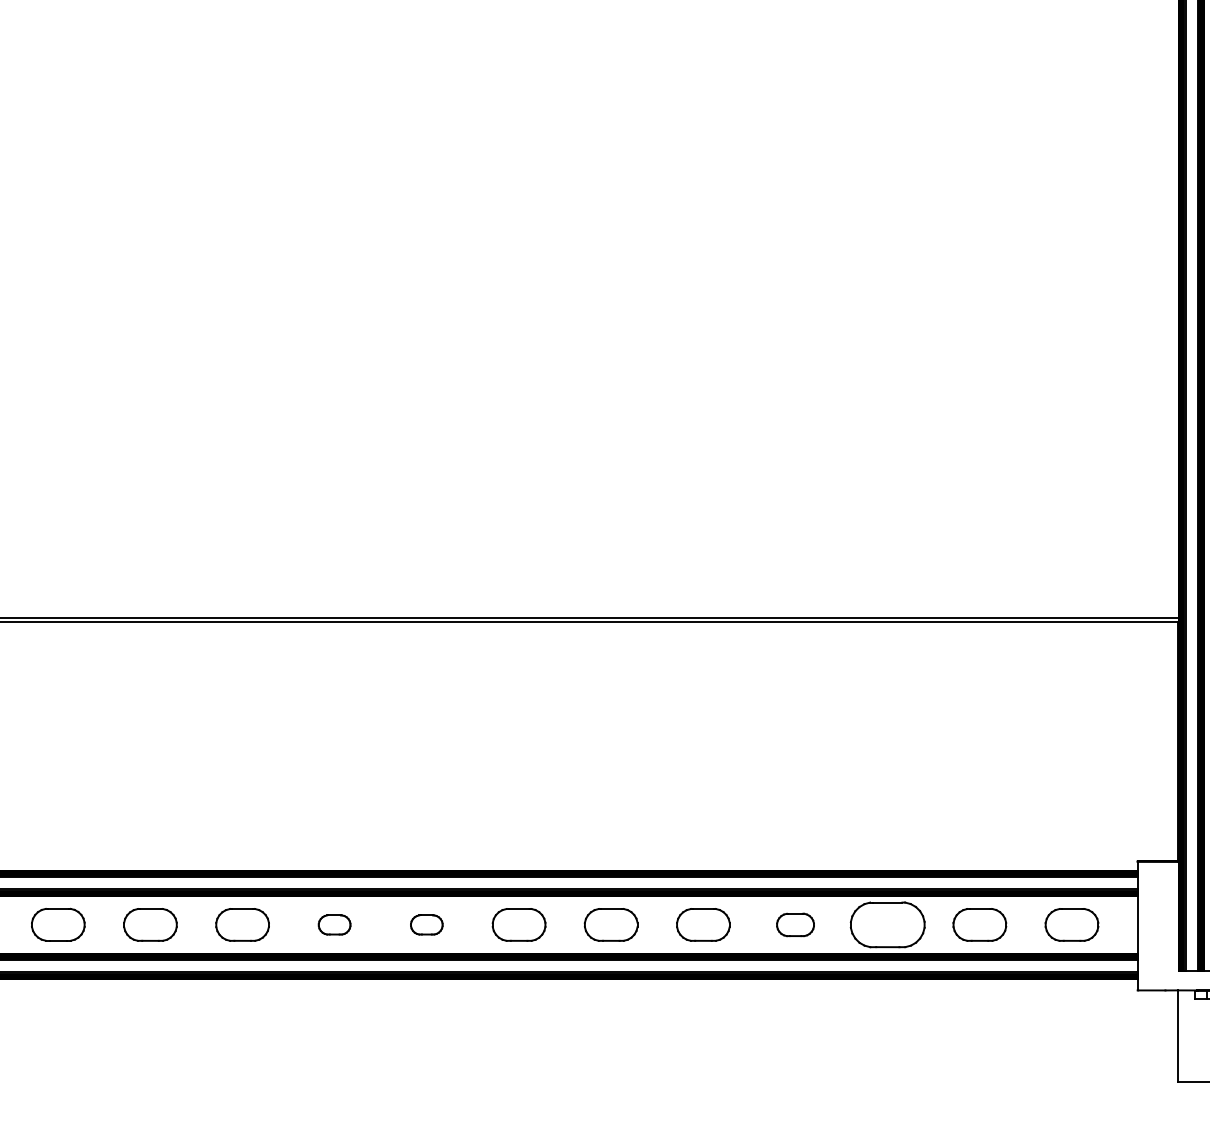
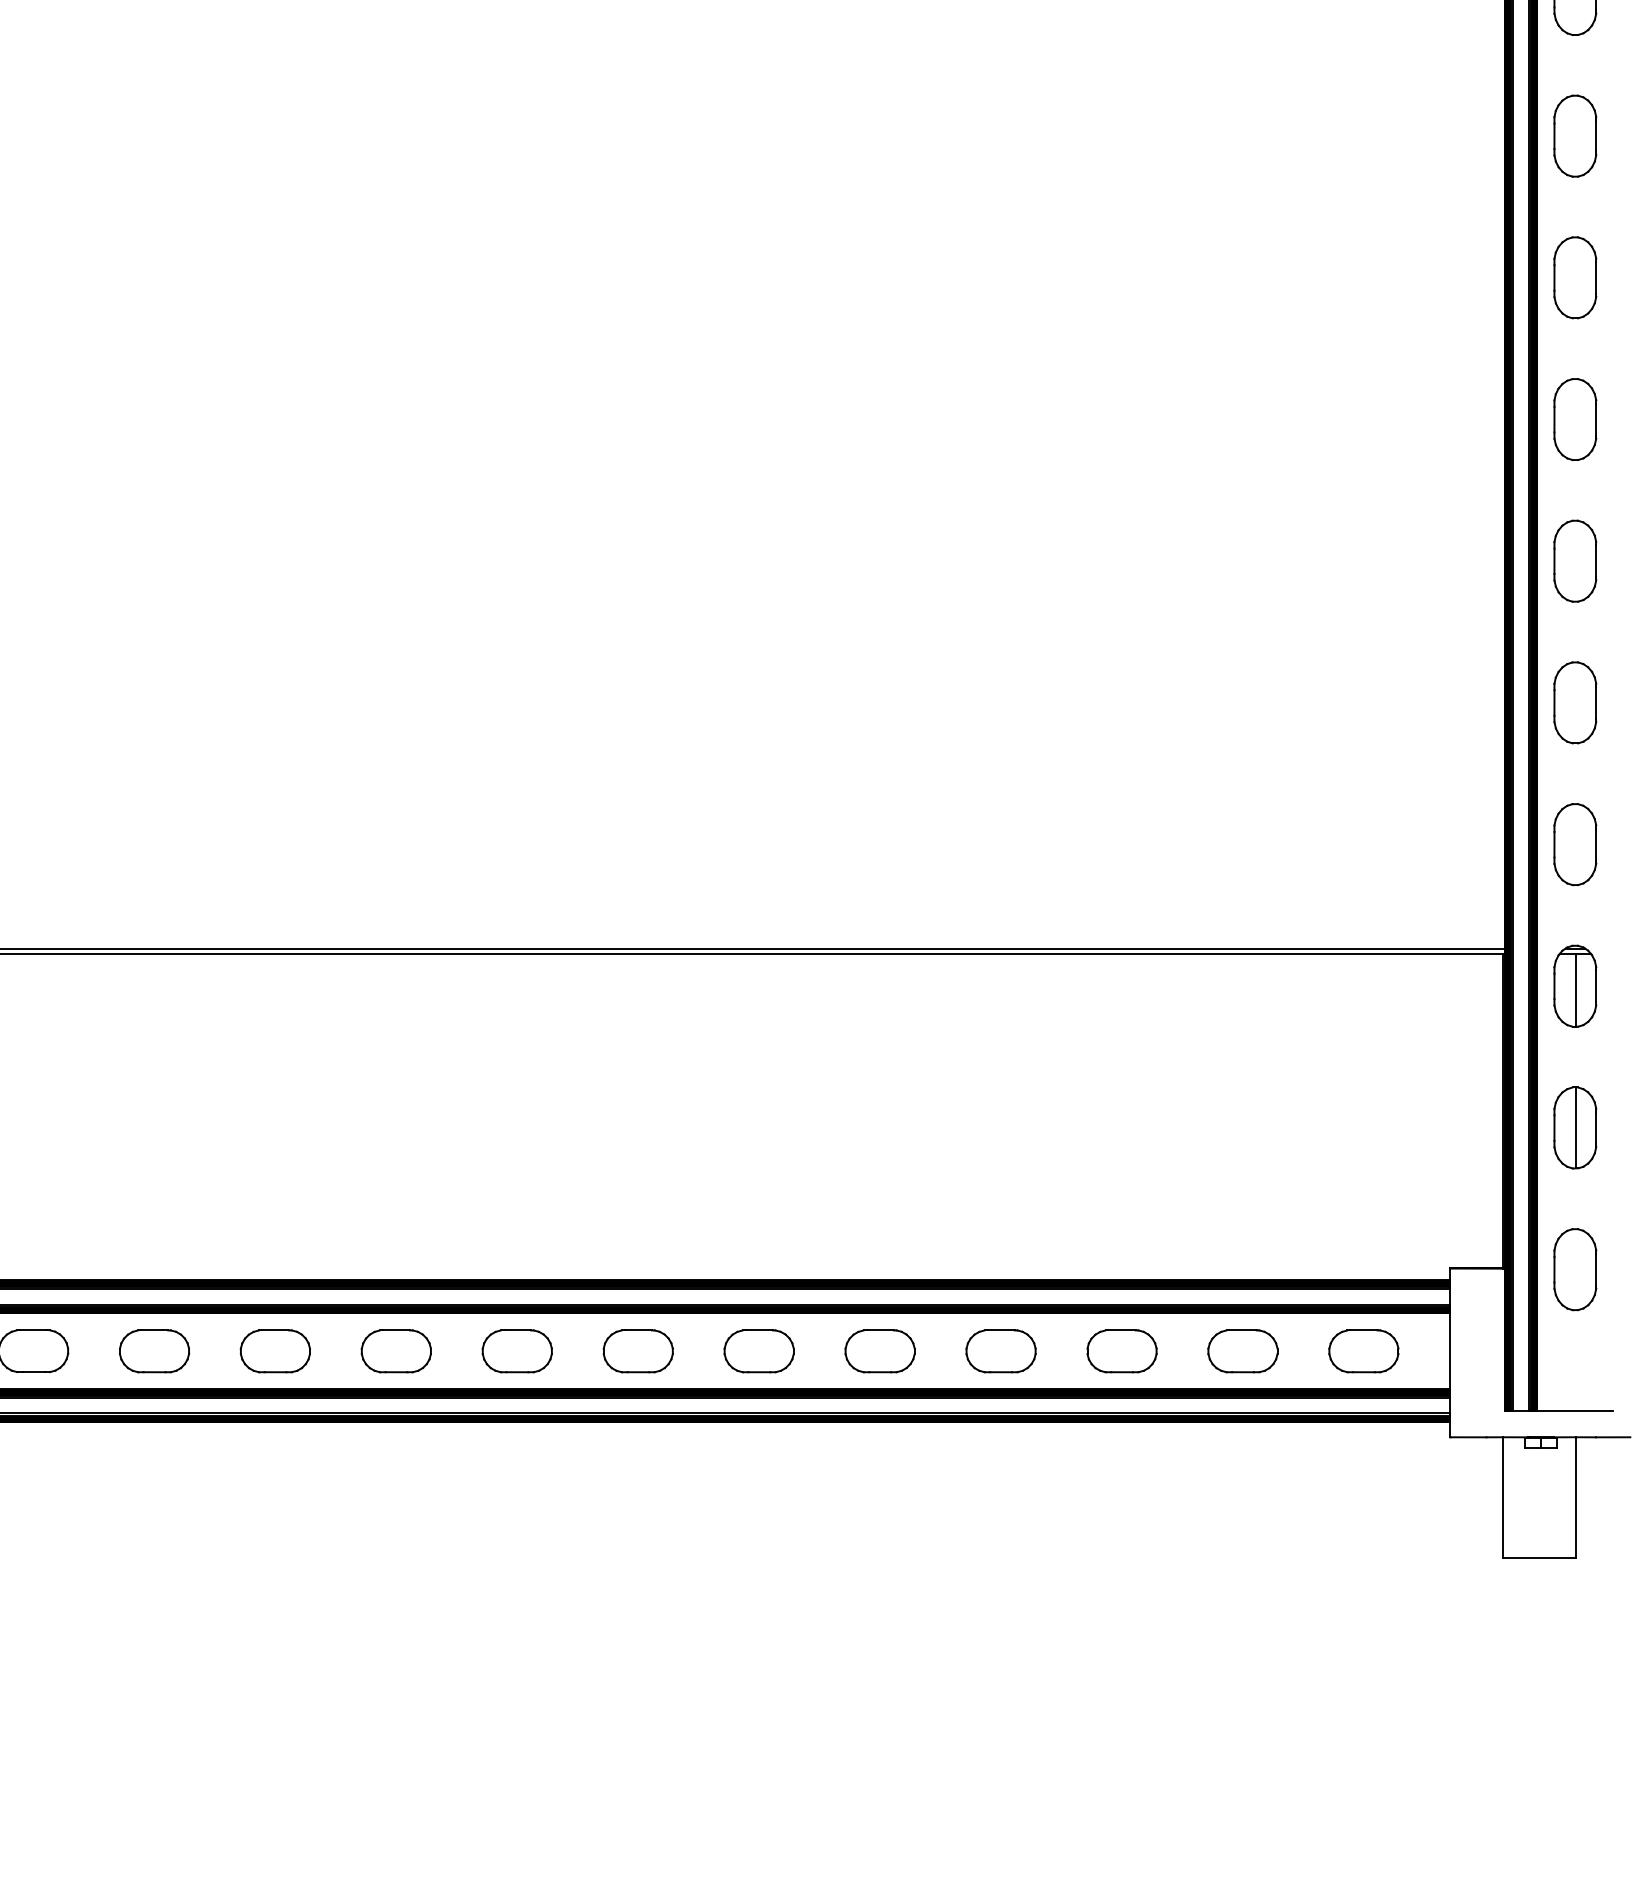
part: (334, 925) -> (395, 1351), size x1.67
part: (426, 925) -> (516, 1351), size x1.67
part: (795, 925) -> (1000, 1351), size x1.43
part: (887, 925) -> (1121, 1351), size x0.71

